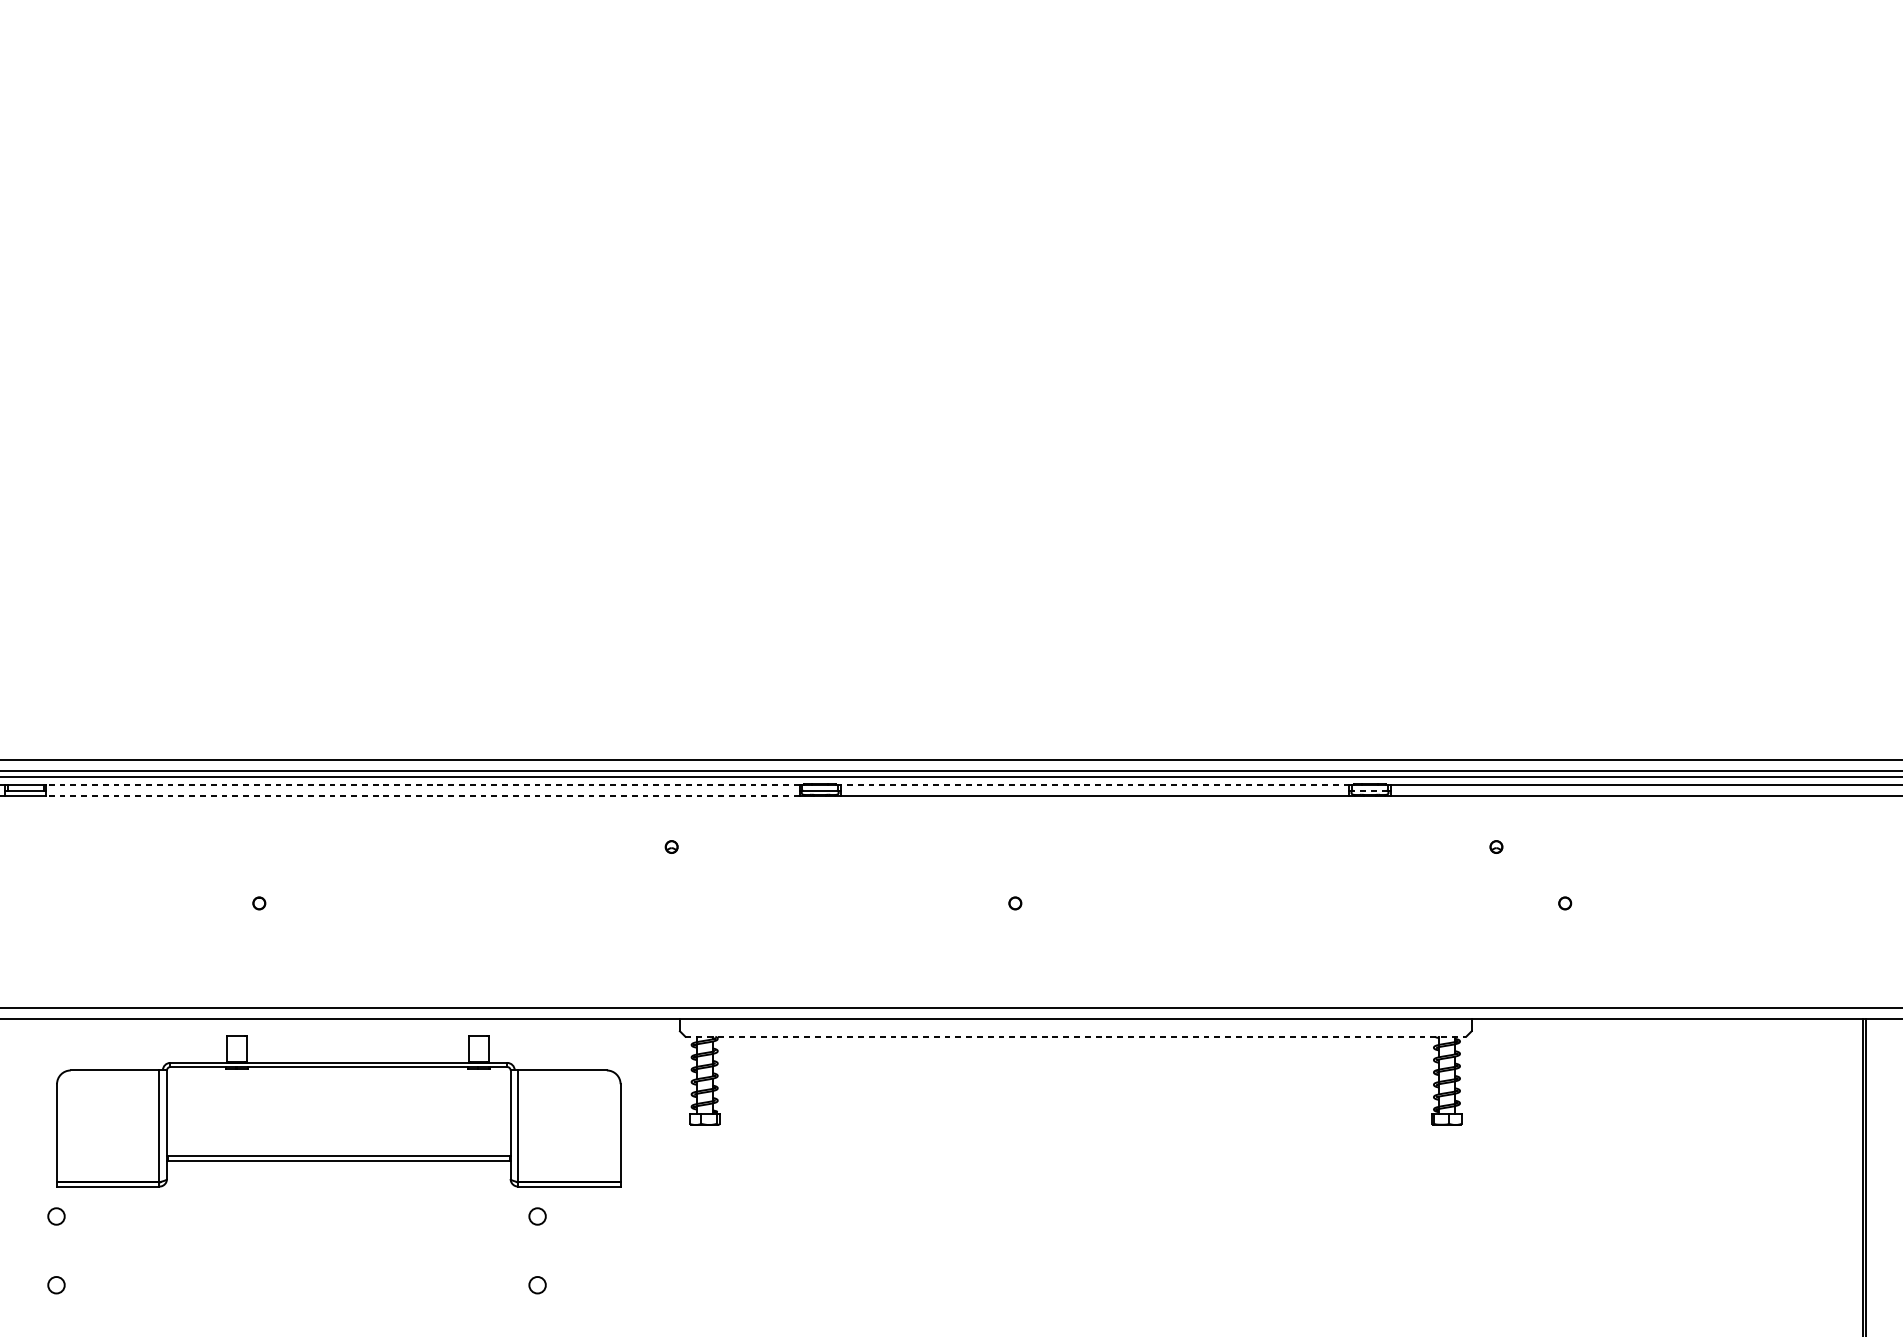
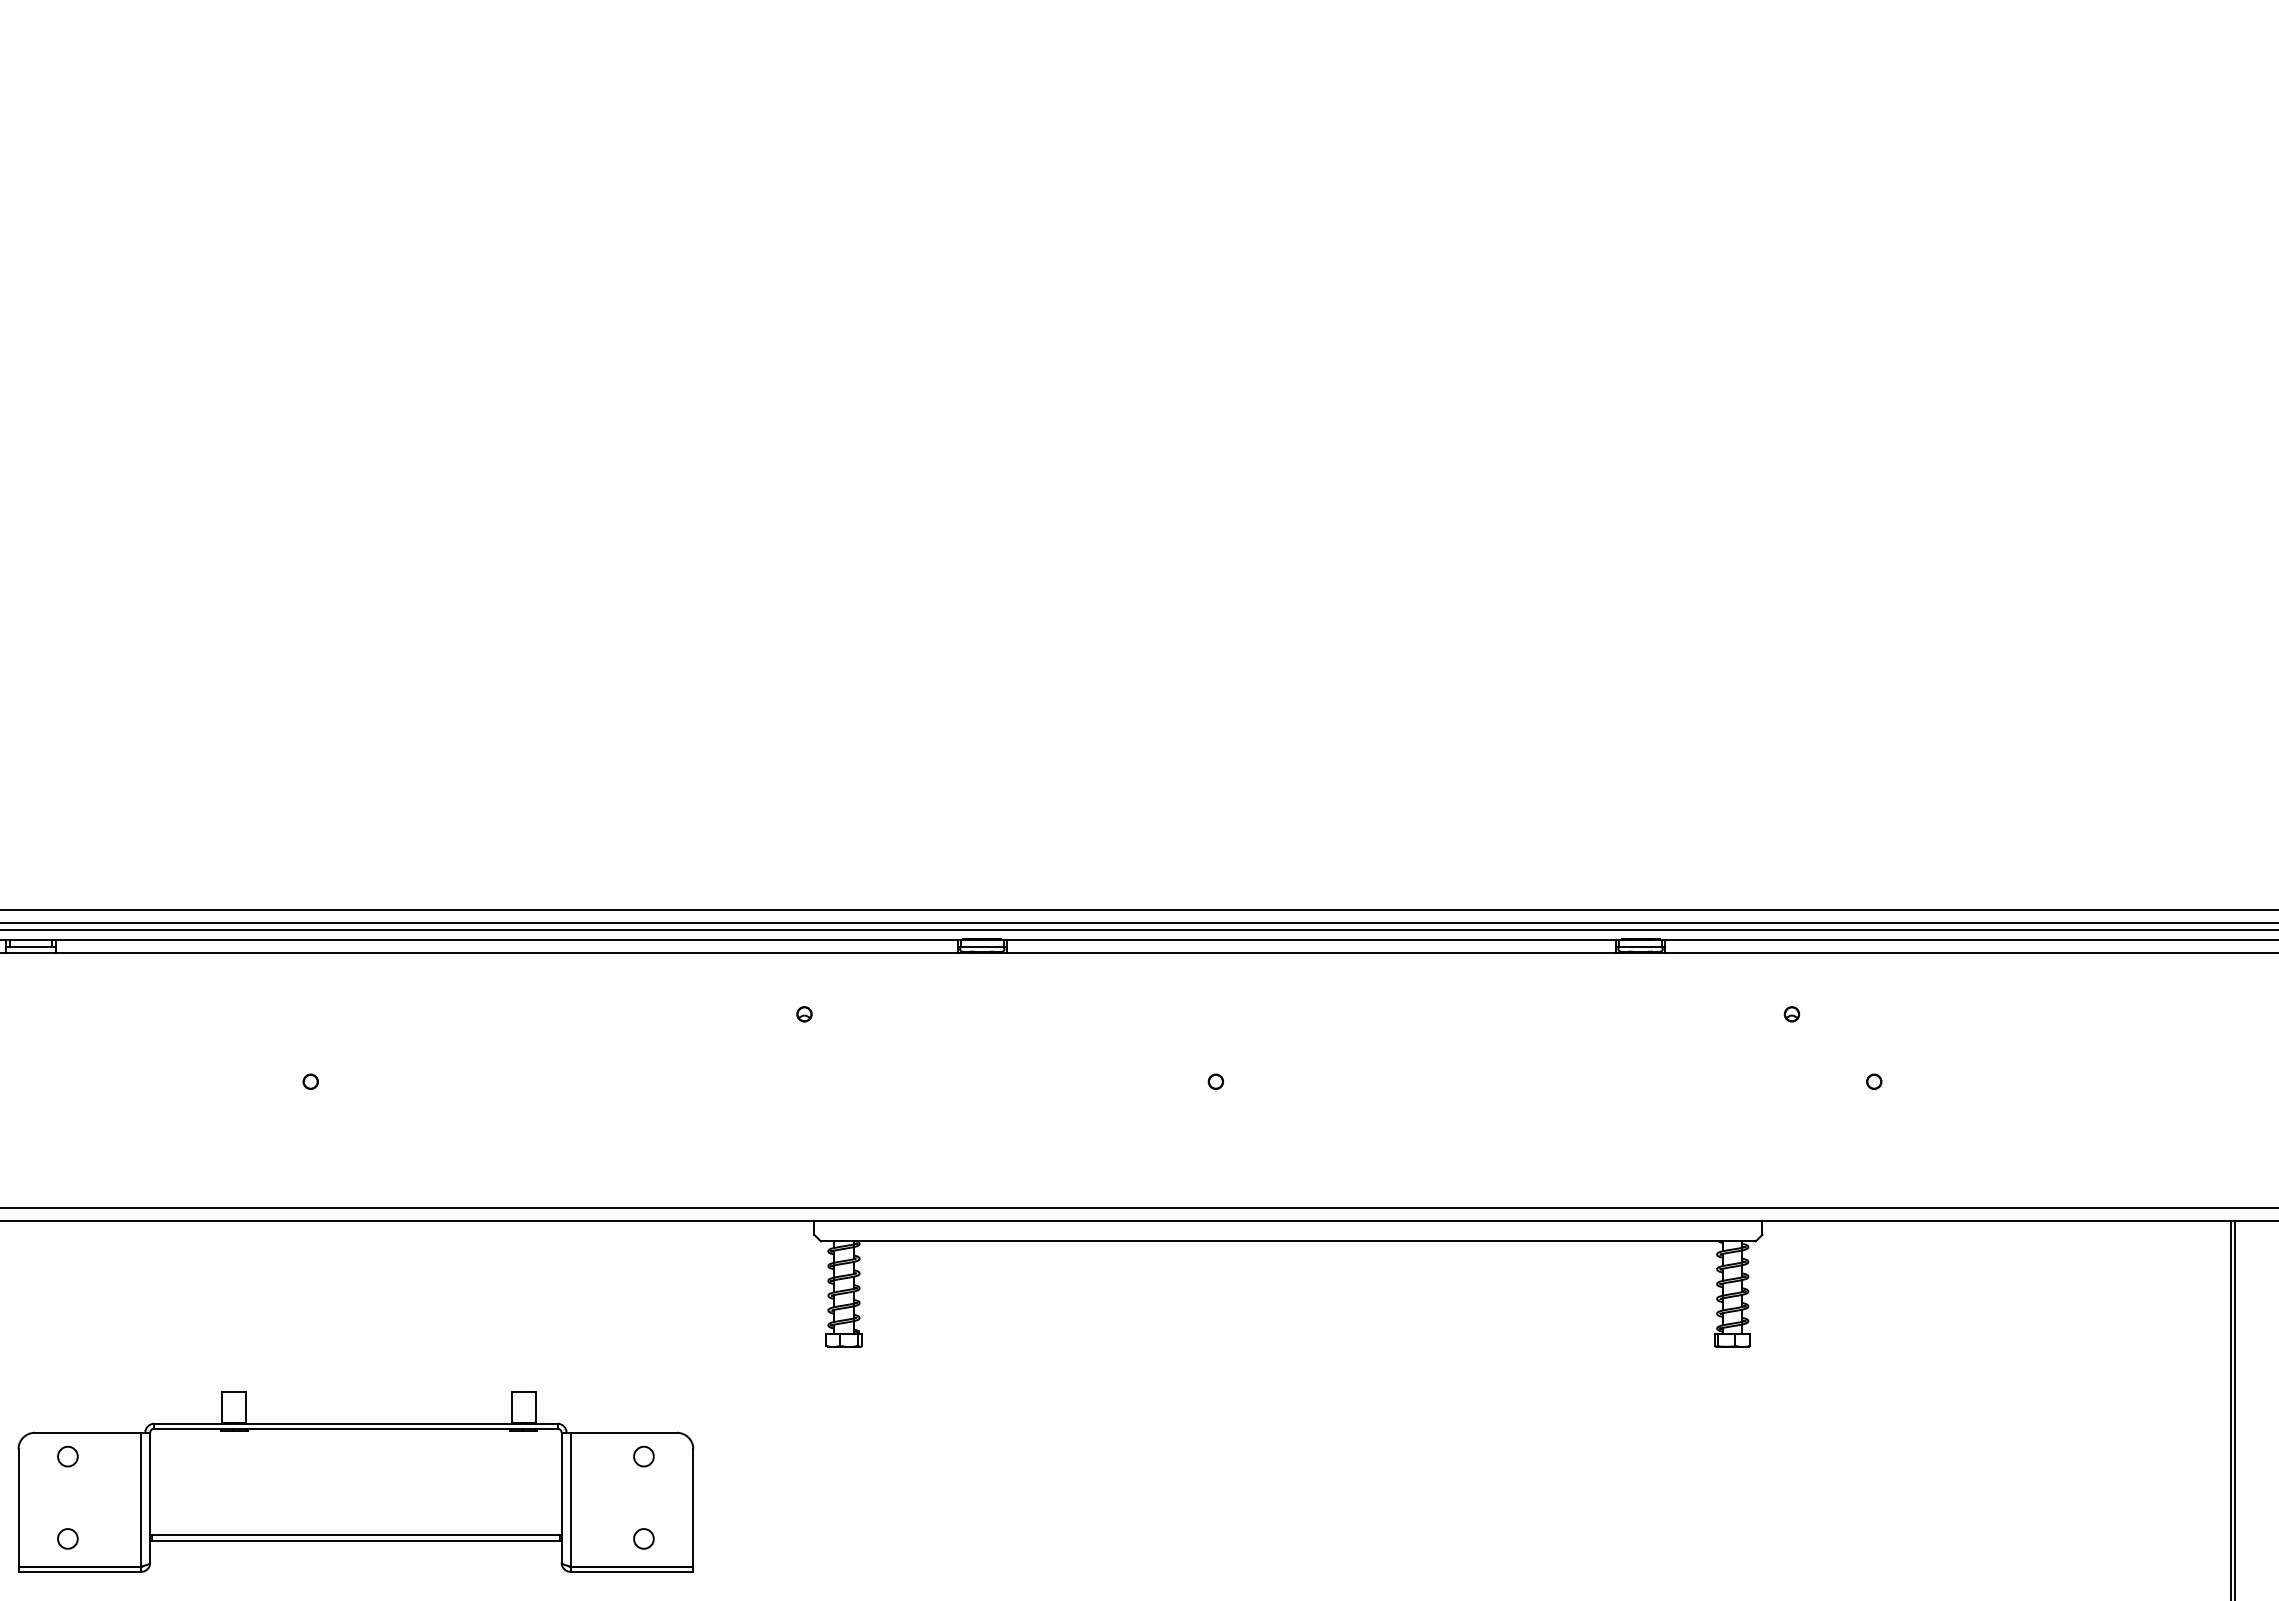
line: (422, 785) -> (506, 940), dashed -> solid
line: (1094, 785) -> (1310, 940), dashed -> solid
line: (1369, 790) -> (1640, 946), dashed -> solid
line: (422, 796) -> (506, 953), dashed -> solid
line: (1075, 1036) -> (1288, 1241), dashed -> solid
part: (338, 1111) -> (355, 1481), moved

